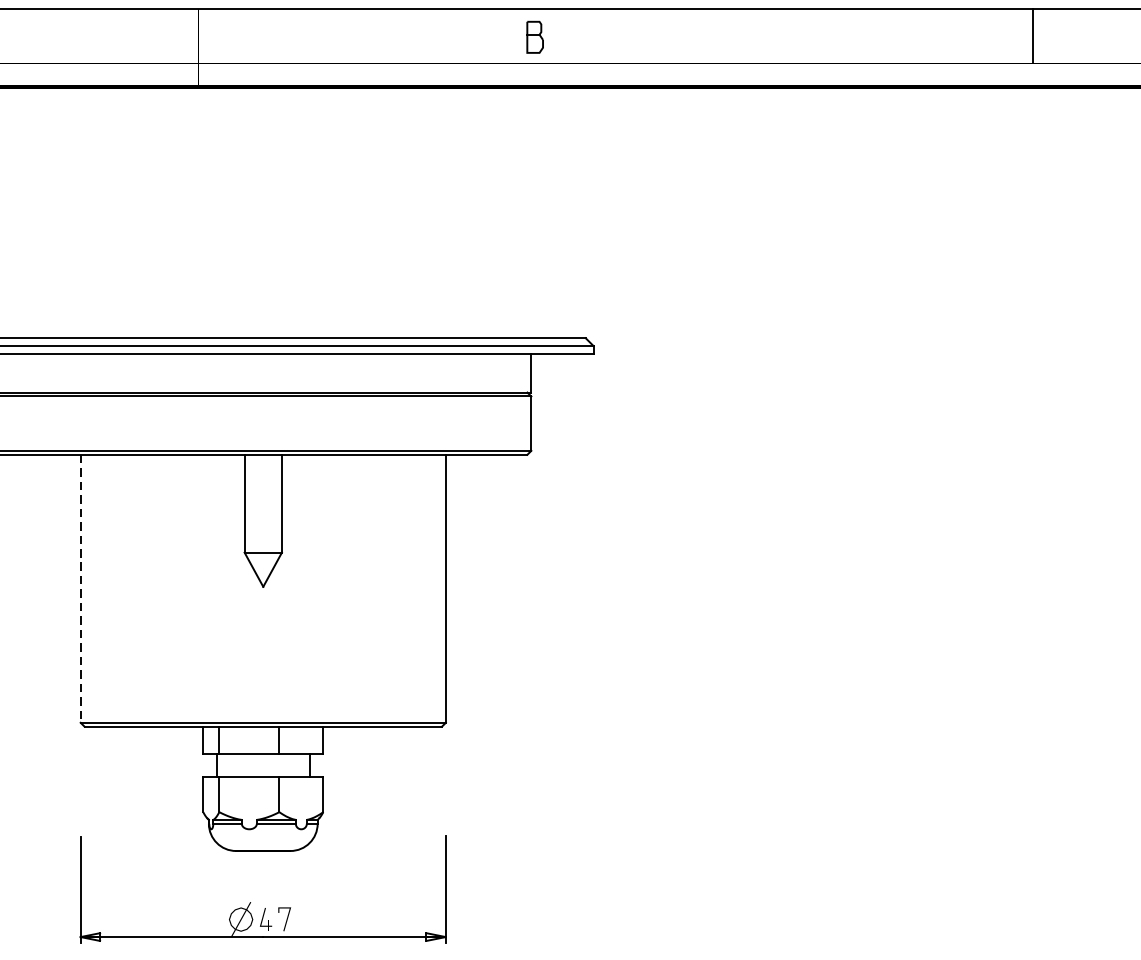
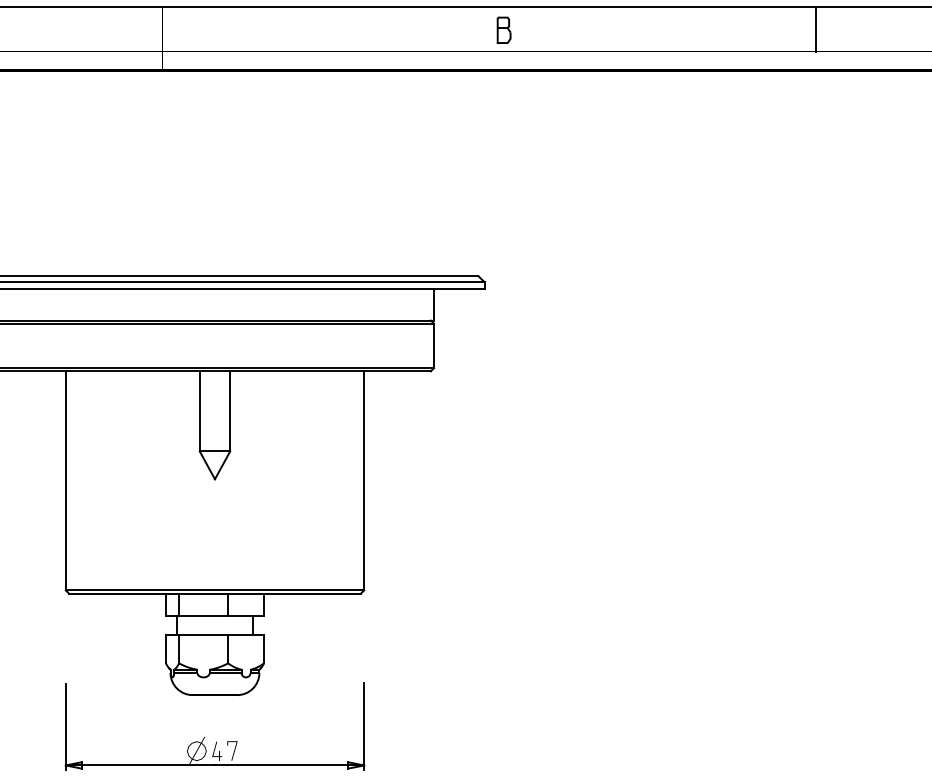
part: (534, 36) -> (503, 29), moved
line: (1033, 36) -> (816, 29), moved
line: (80, 588) -> (65, 480), dashed -> solid

